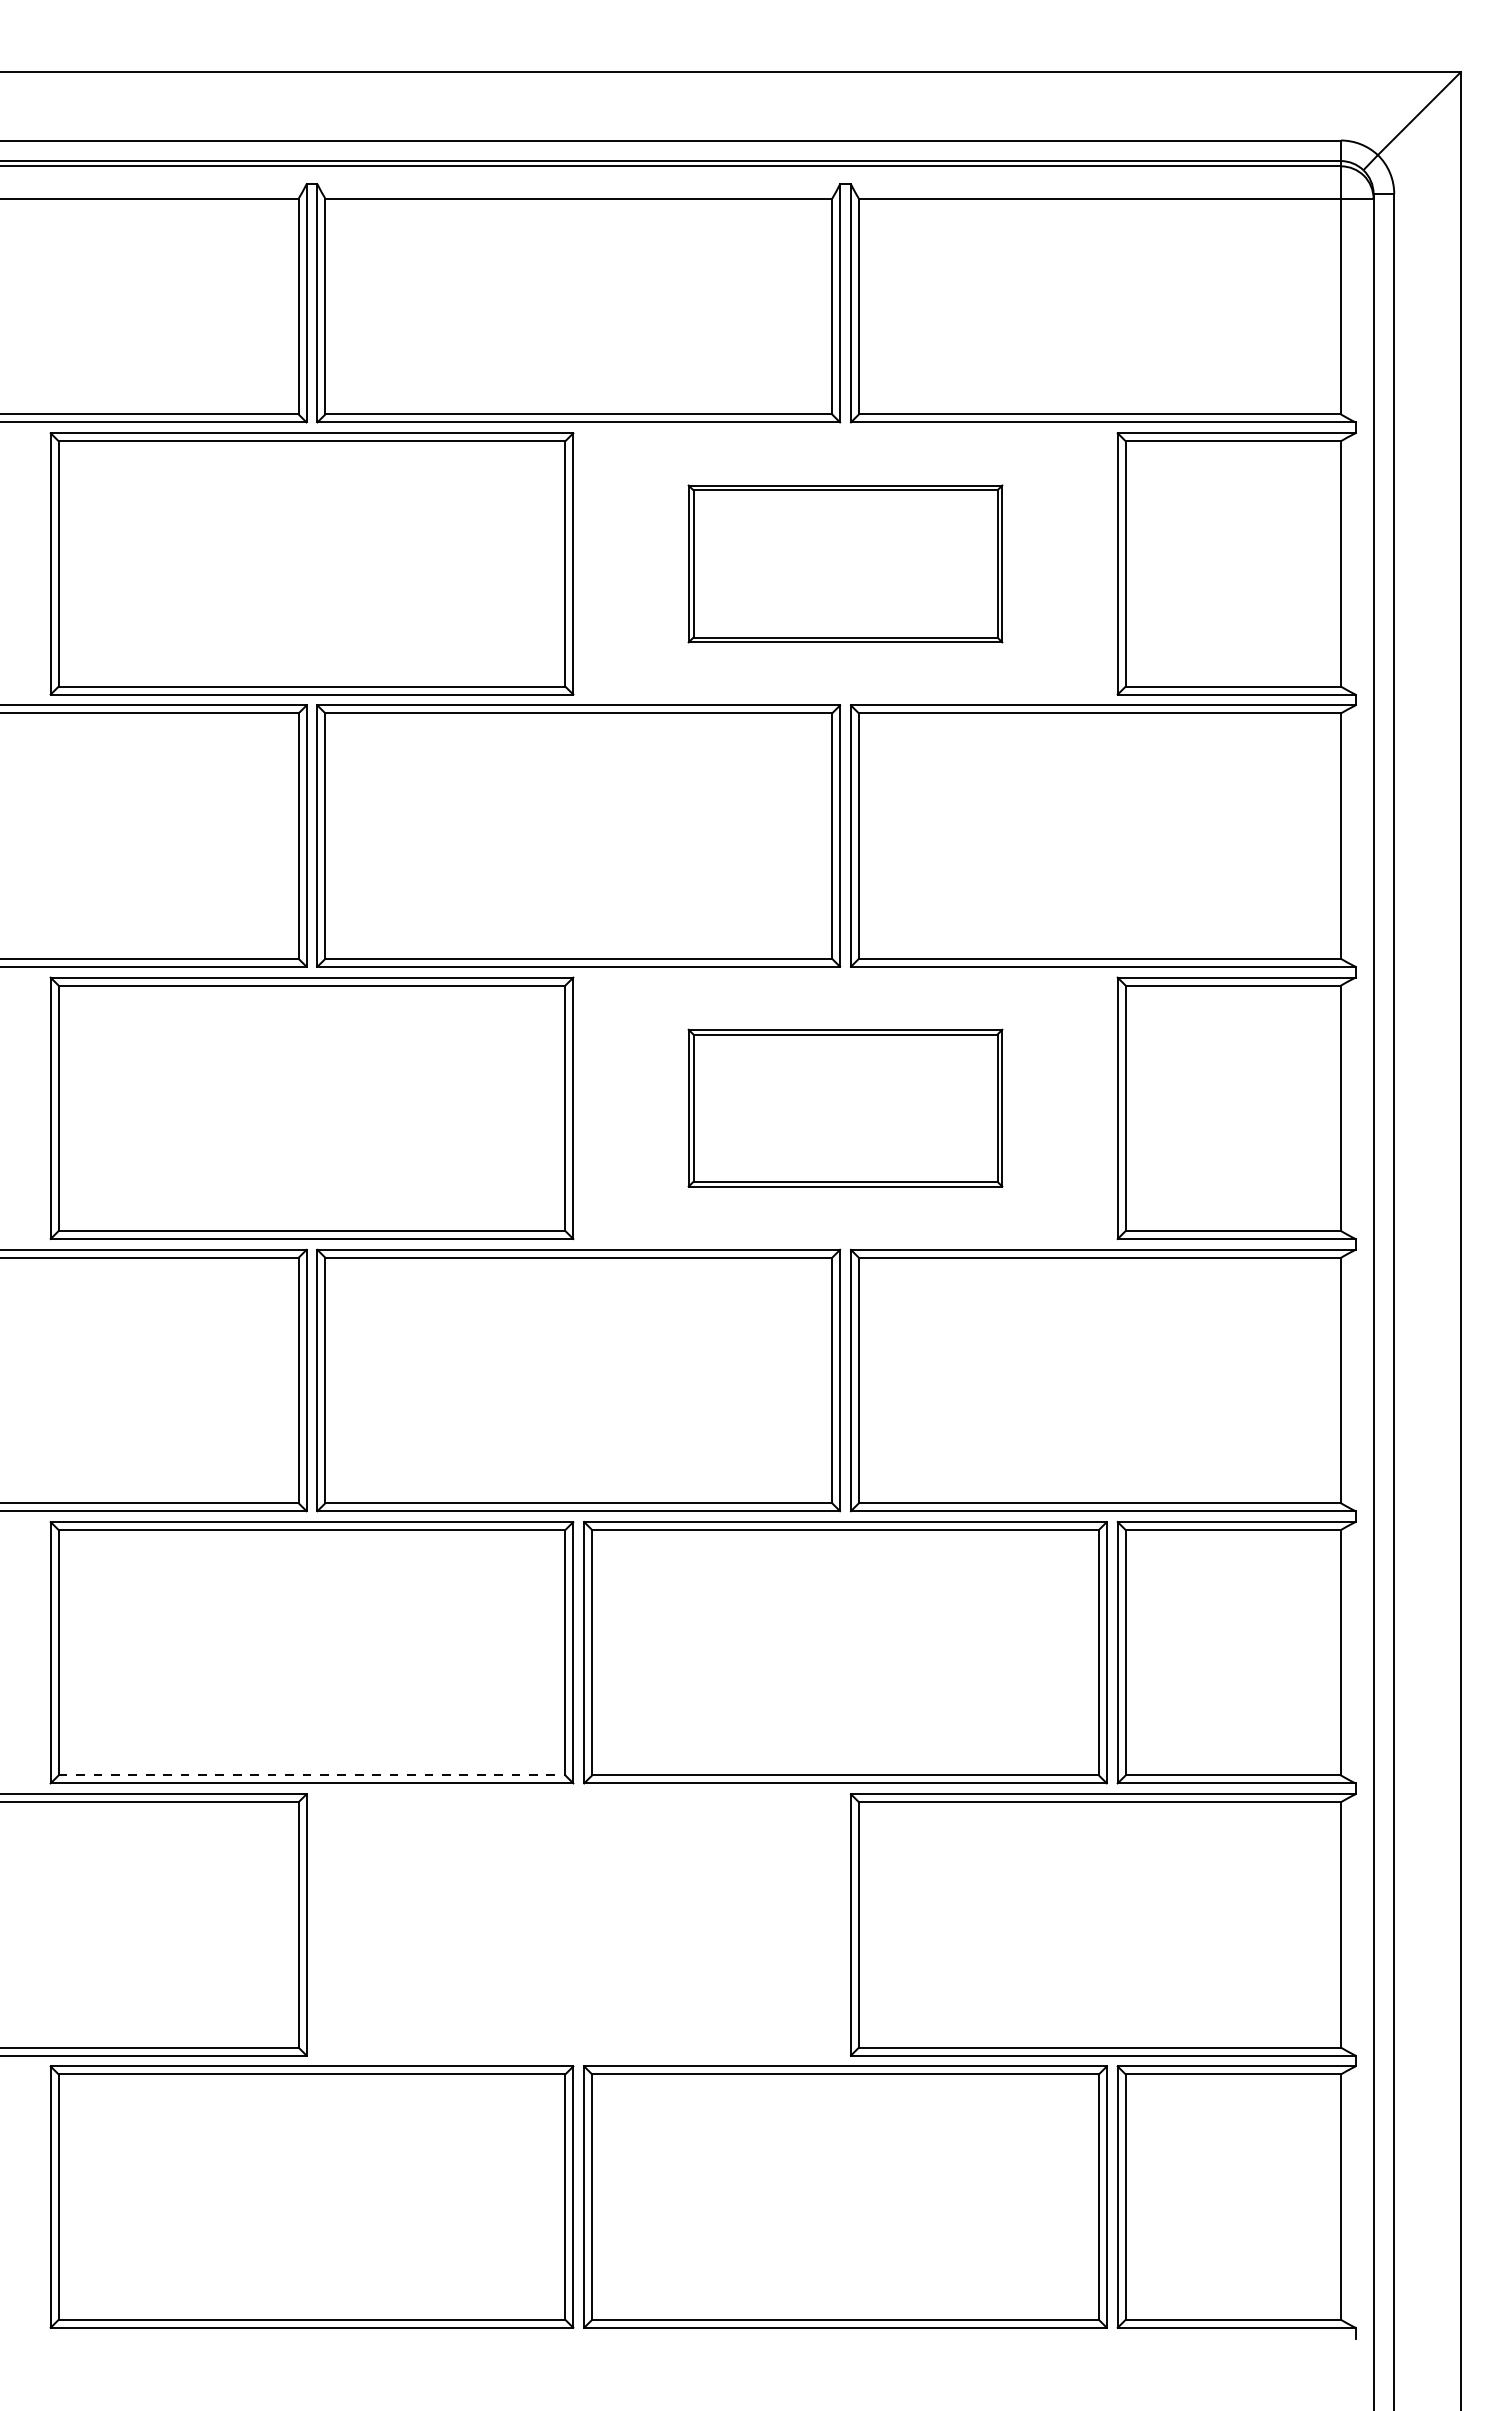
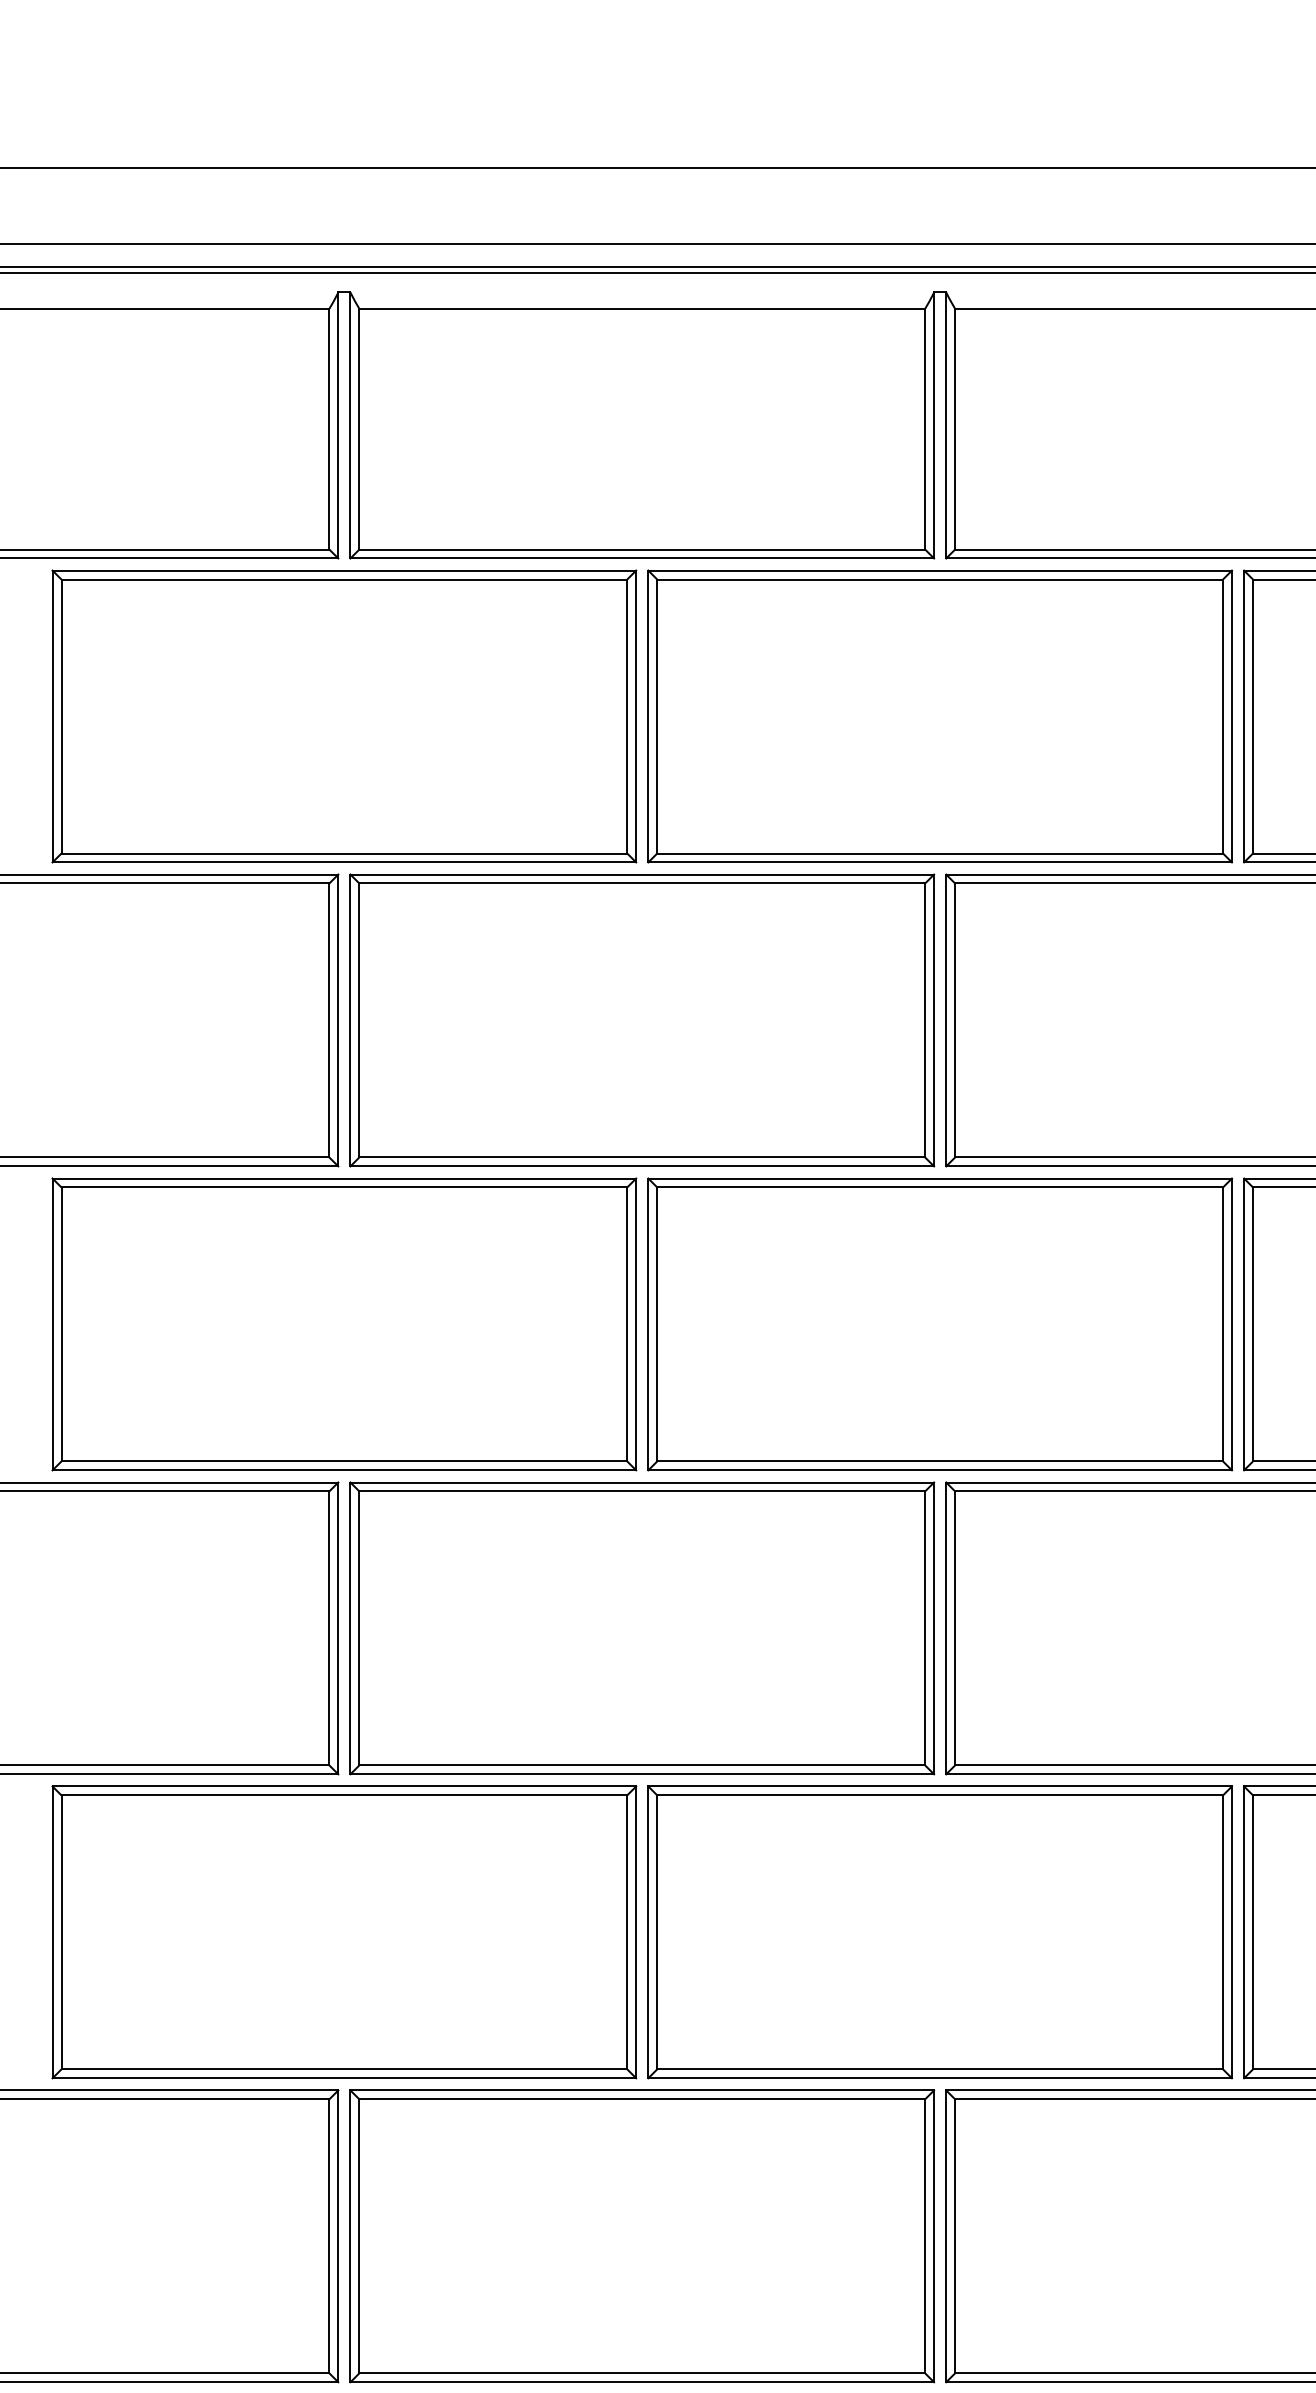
part: (845, 563) -> (940, 716), size x1.67
part: (845, 1107) -> (940, 1323), size x1.67
line: (312, 1775) -> (344, 2069), dashed -> solid
part: (578, 1924) -> (641, 2235), added

